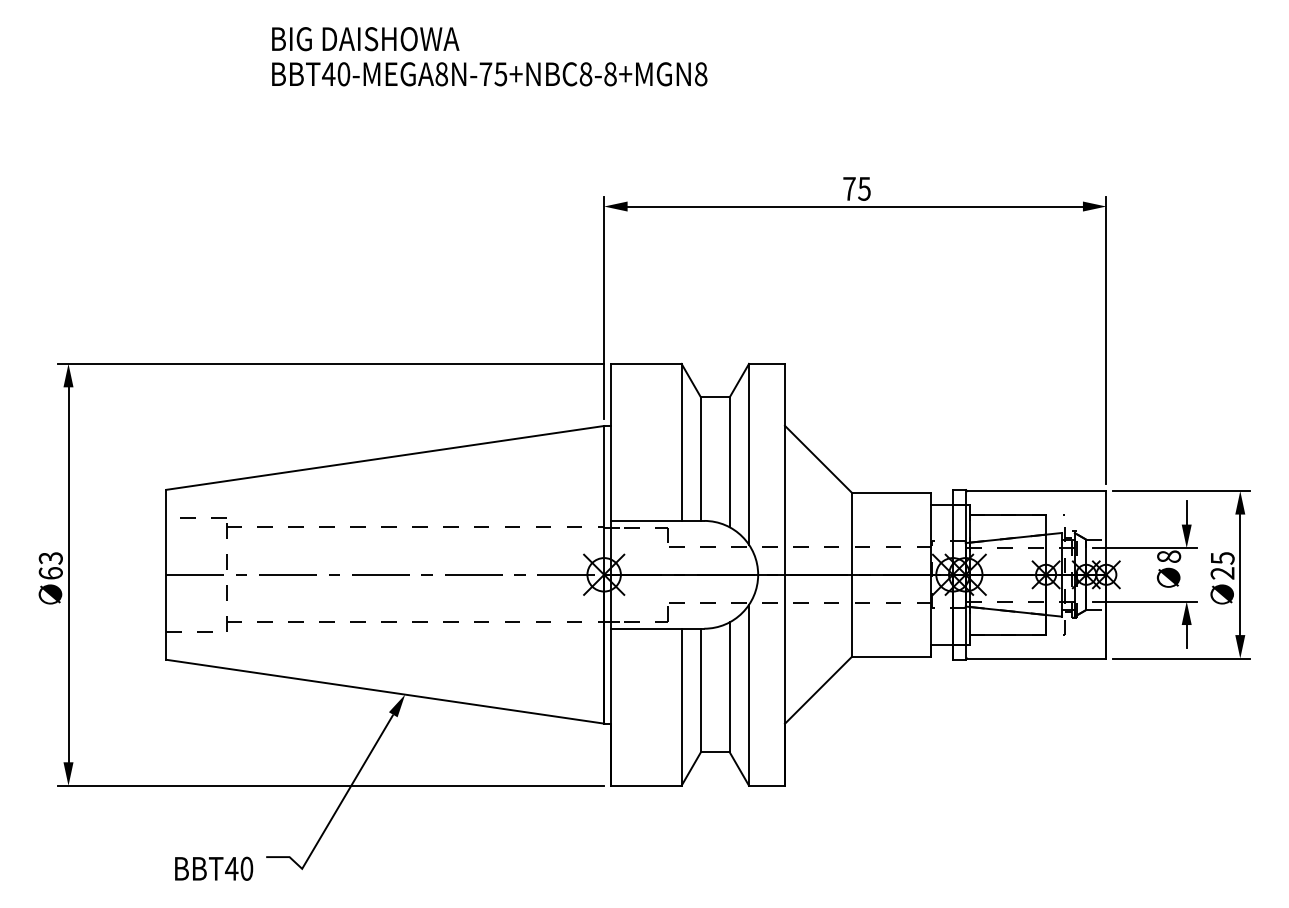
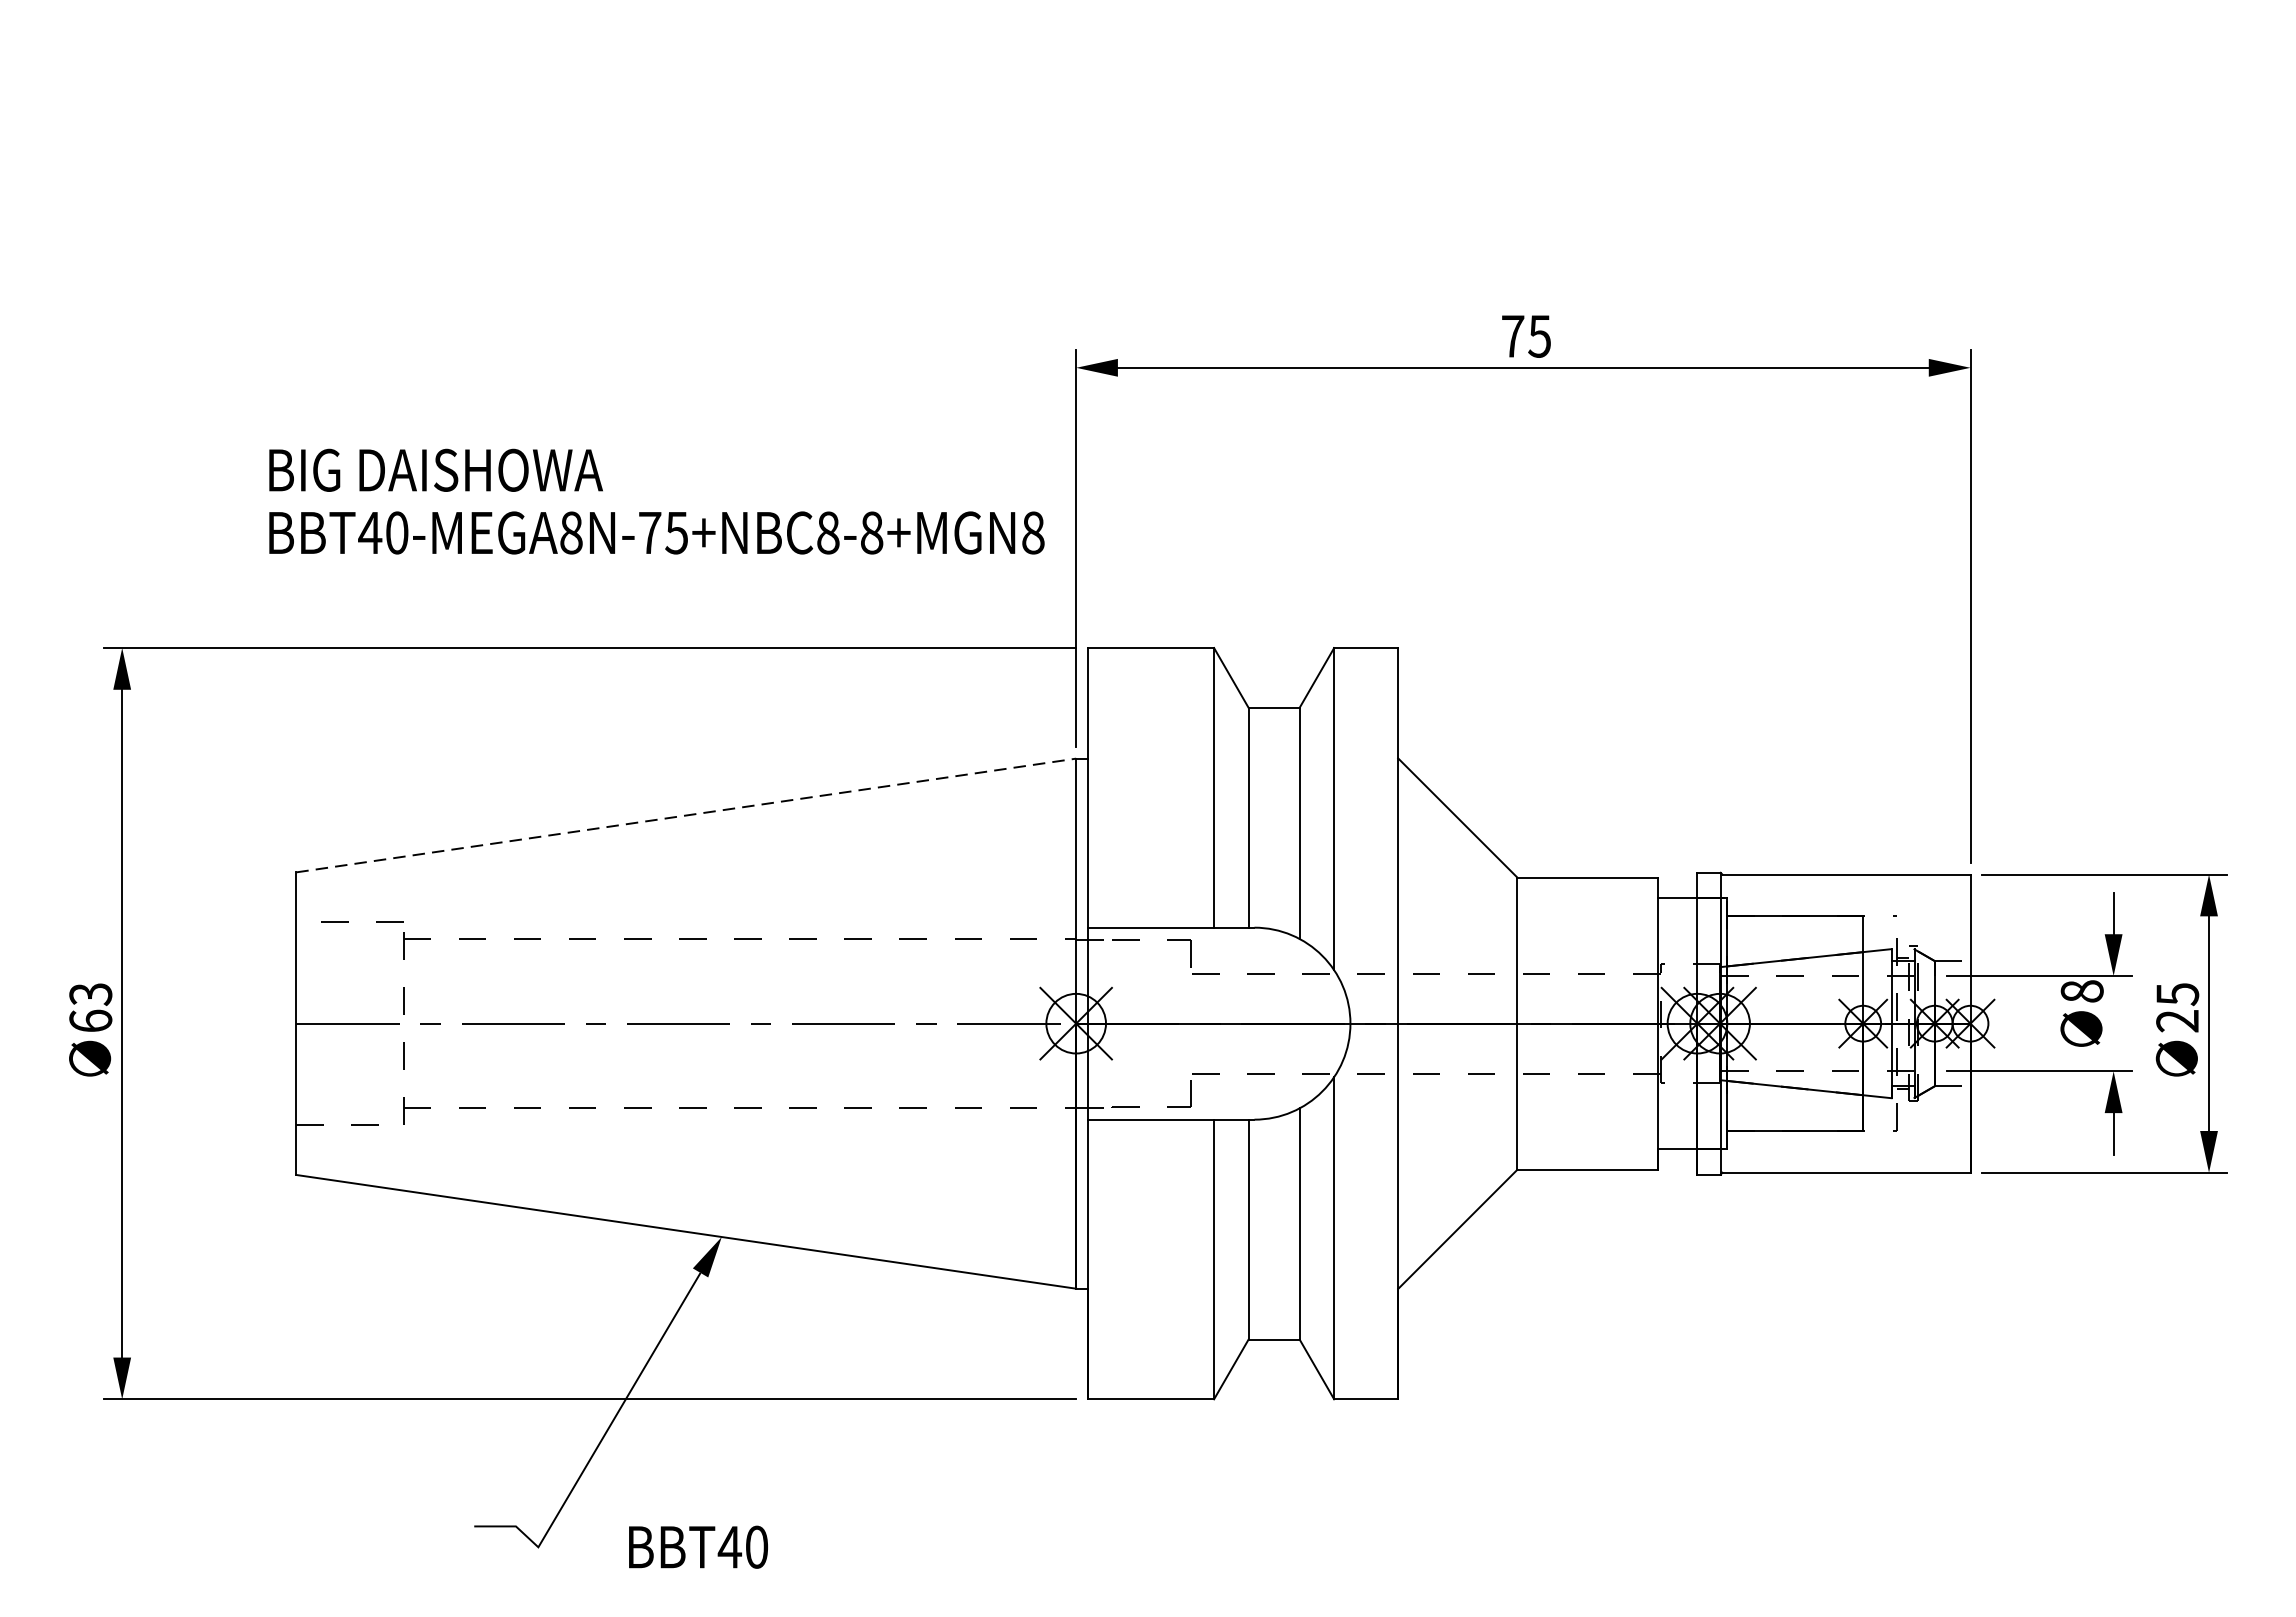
text: (489, 56) -> (656, 501), moved
line: (385, 457) -> (686, 814), solid -> dashed
text: (214, 868) -> (699, 1546), moved

